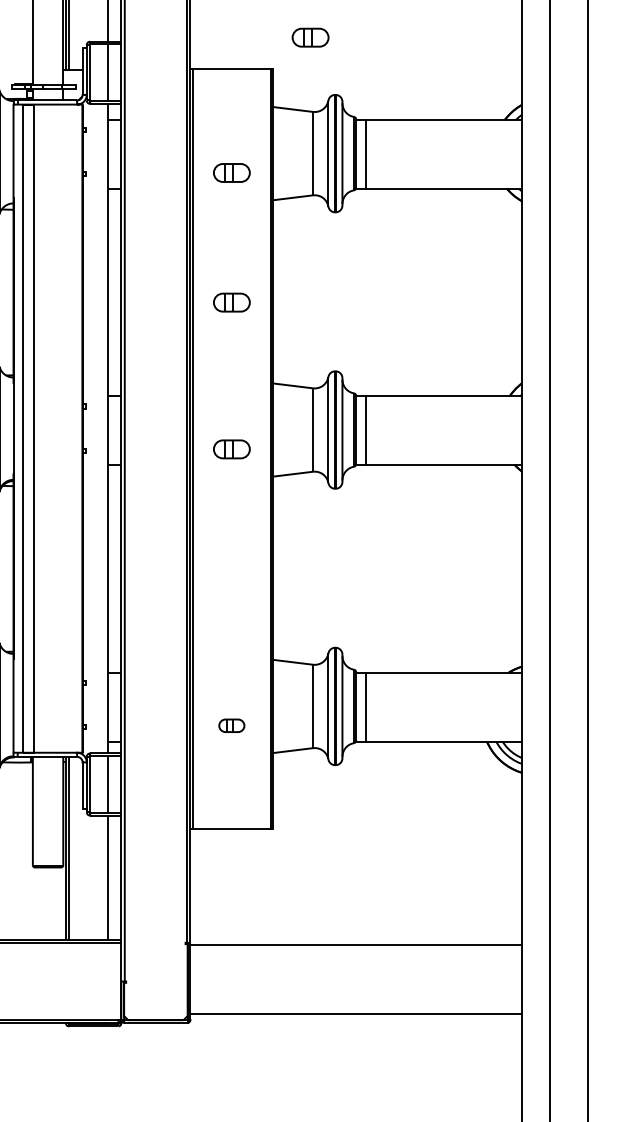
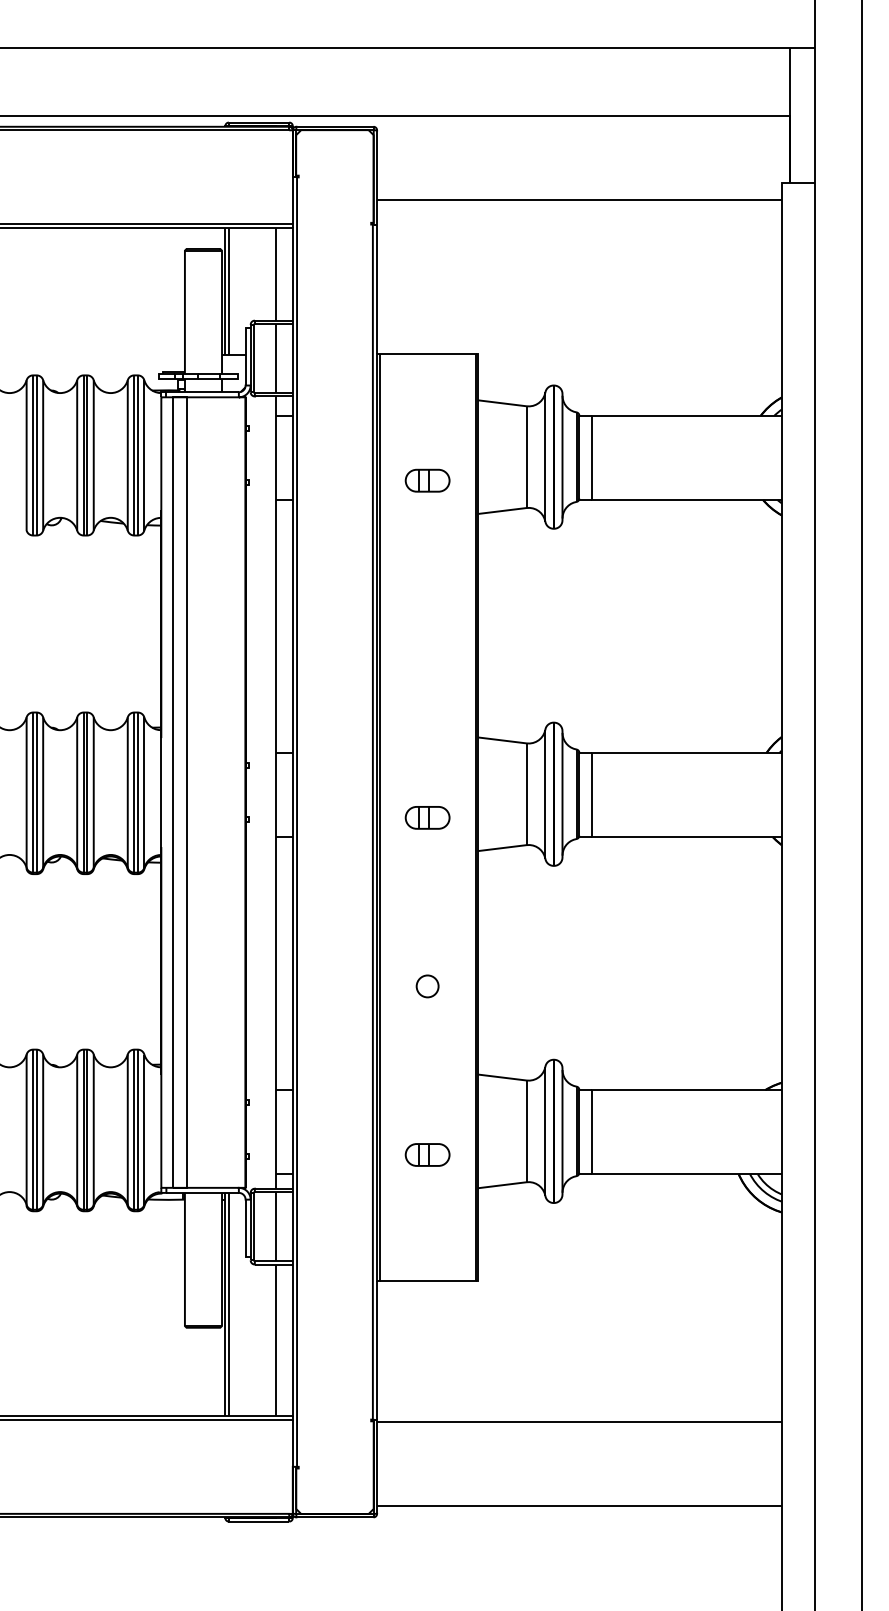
part: (310, 37) -> (523, 315), removed
part: (231, 302) -> (427, 638), removed
circle: (231, 587) -> (427, 986), added
part: (231, 725) -> (427, 1154), size x1.43

